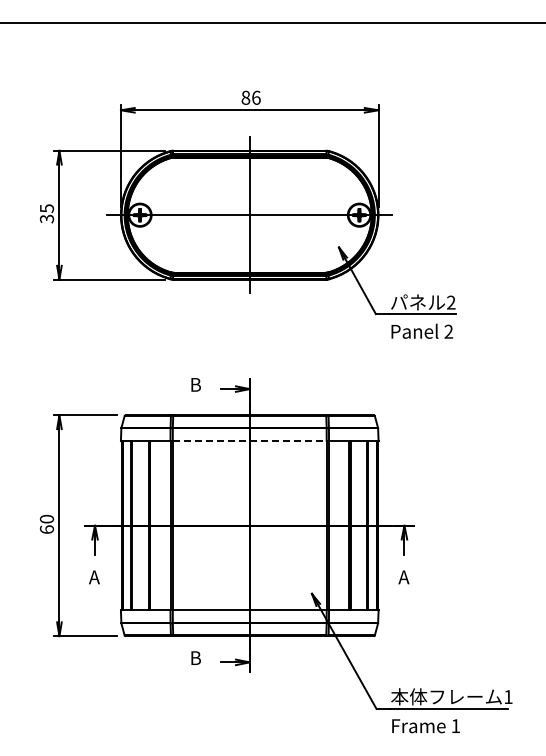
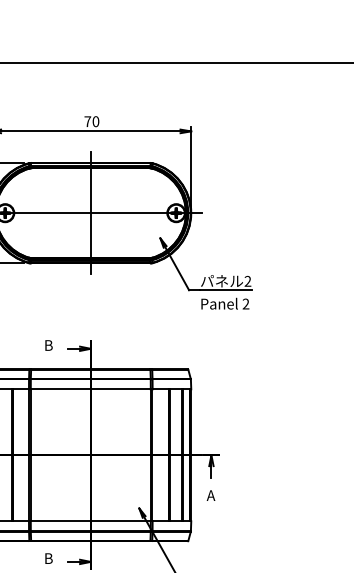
text: (250, 97) -> (91, 121), 86 -> 70
line: (249, 441) -> (90, 389), dashed -> solid

